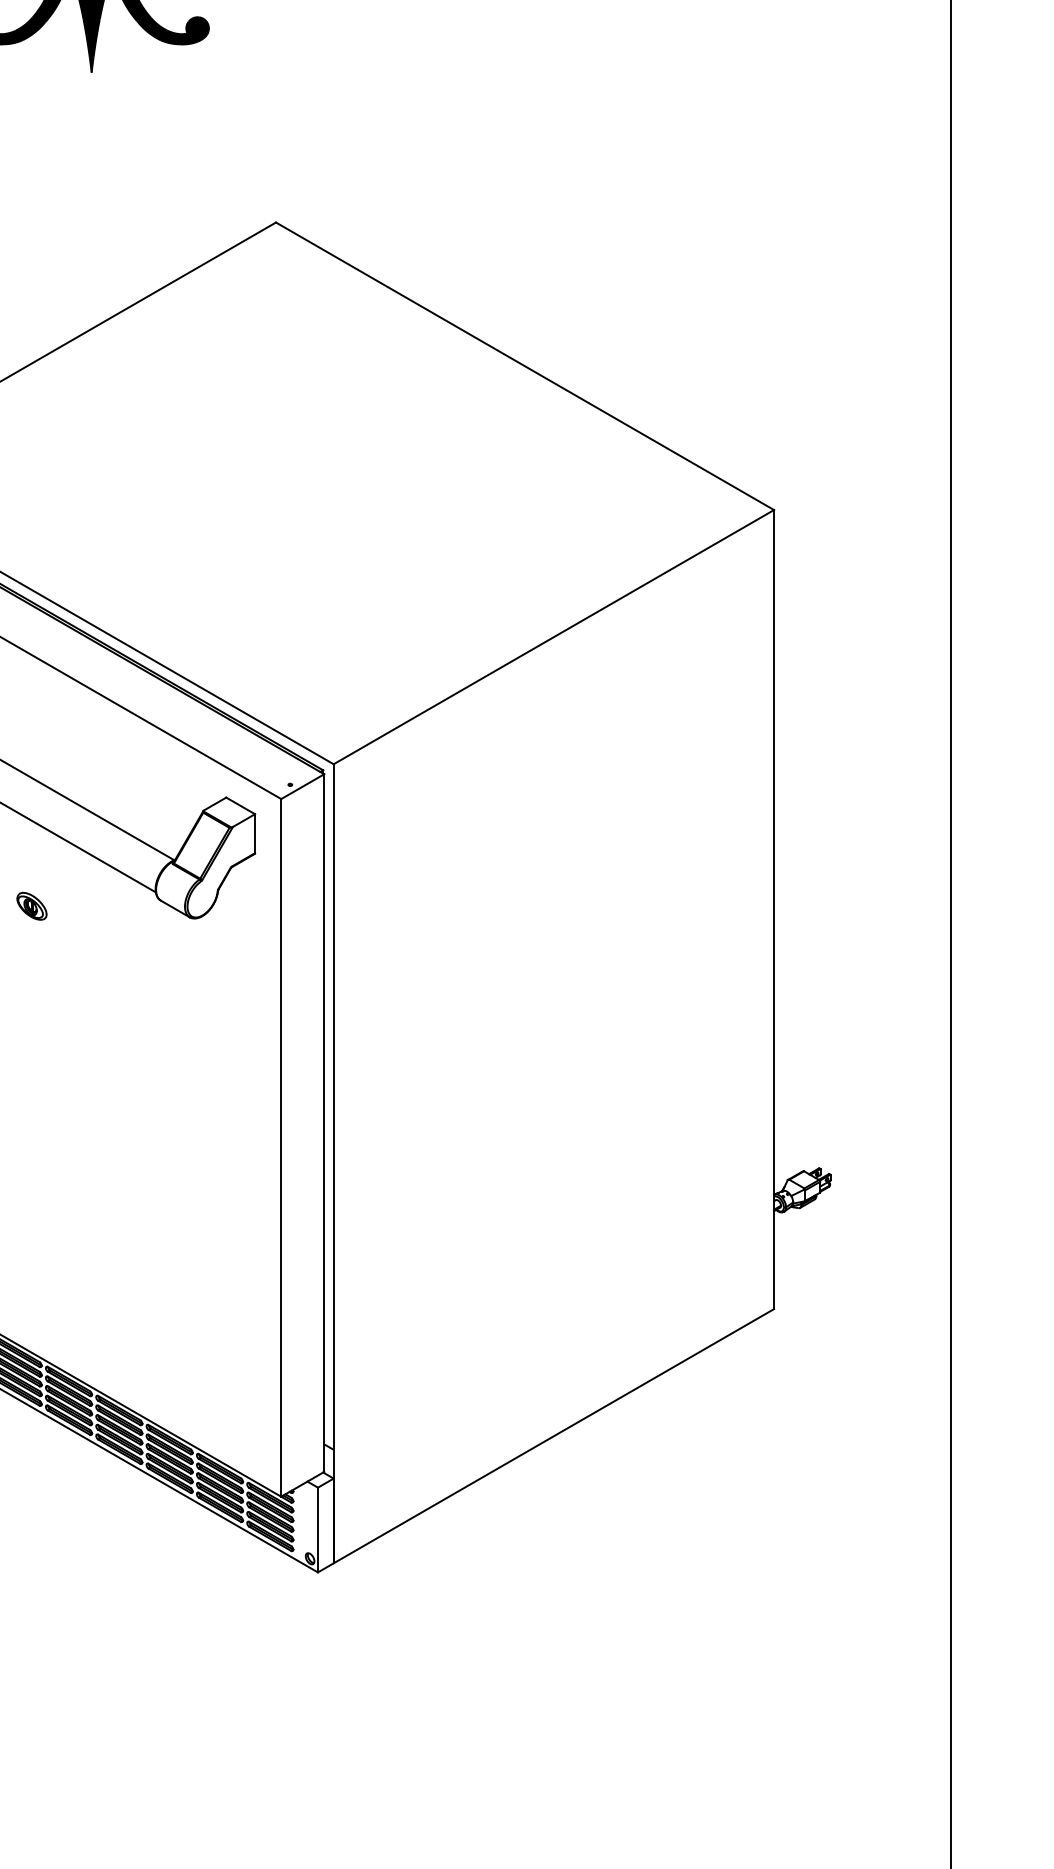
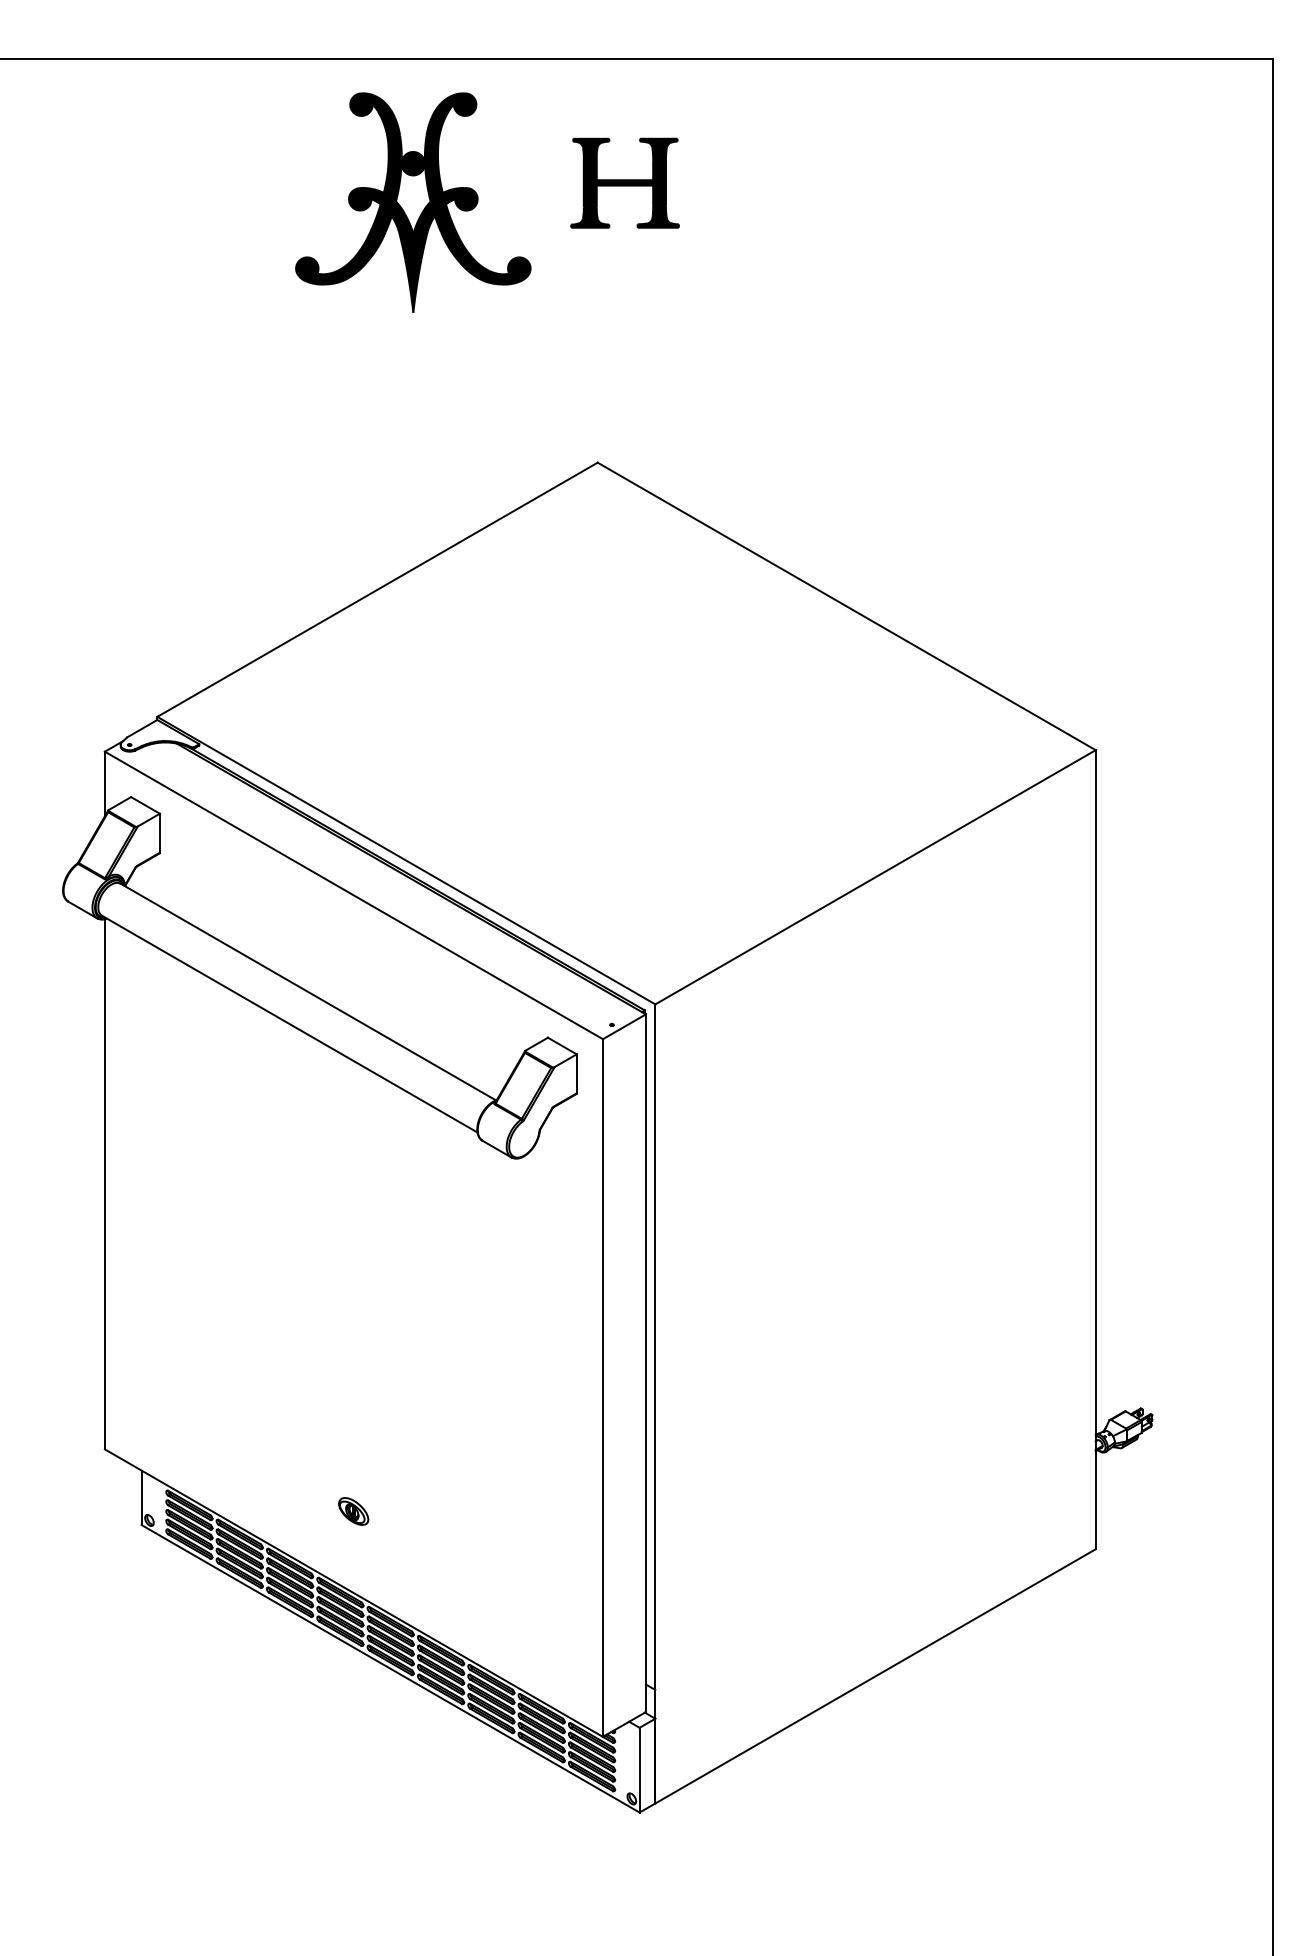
part: (31, 906) -> (353, 1511), moved

